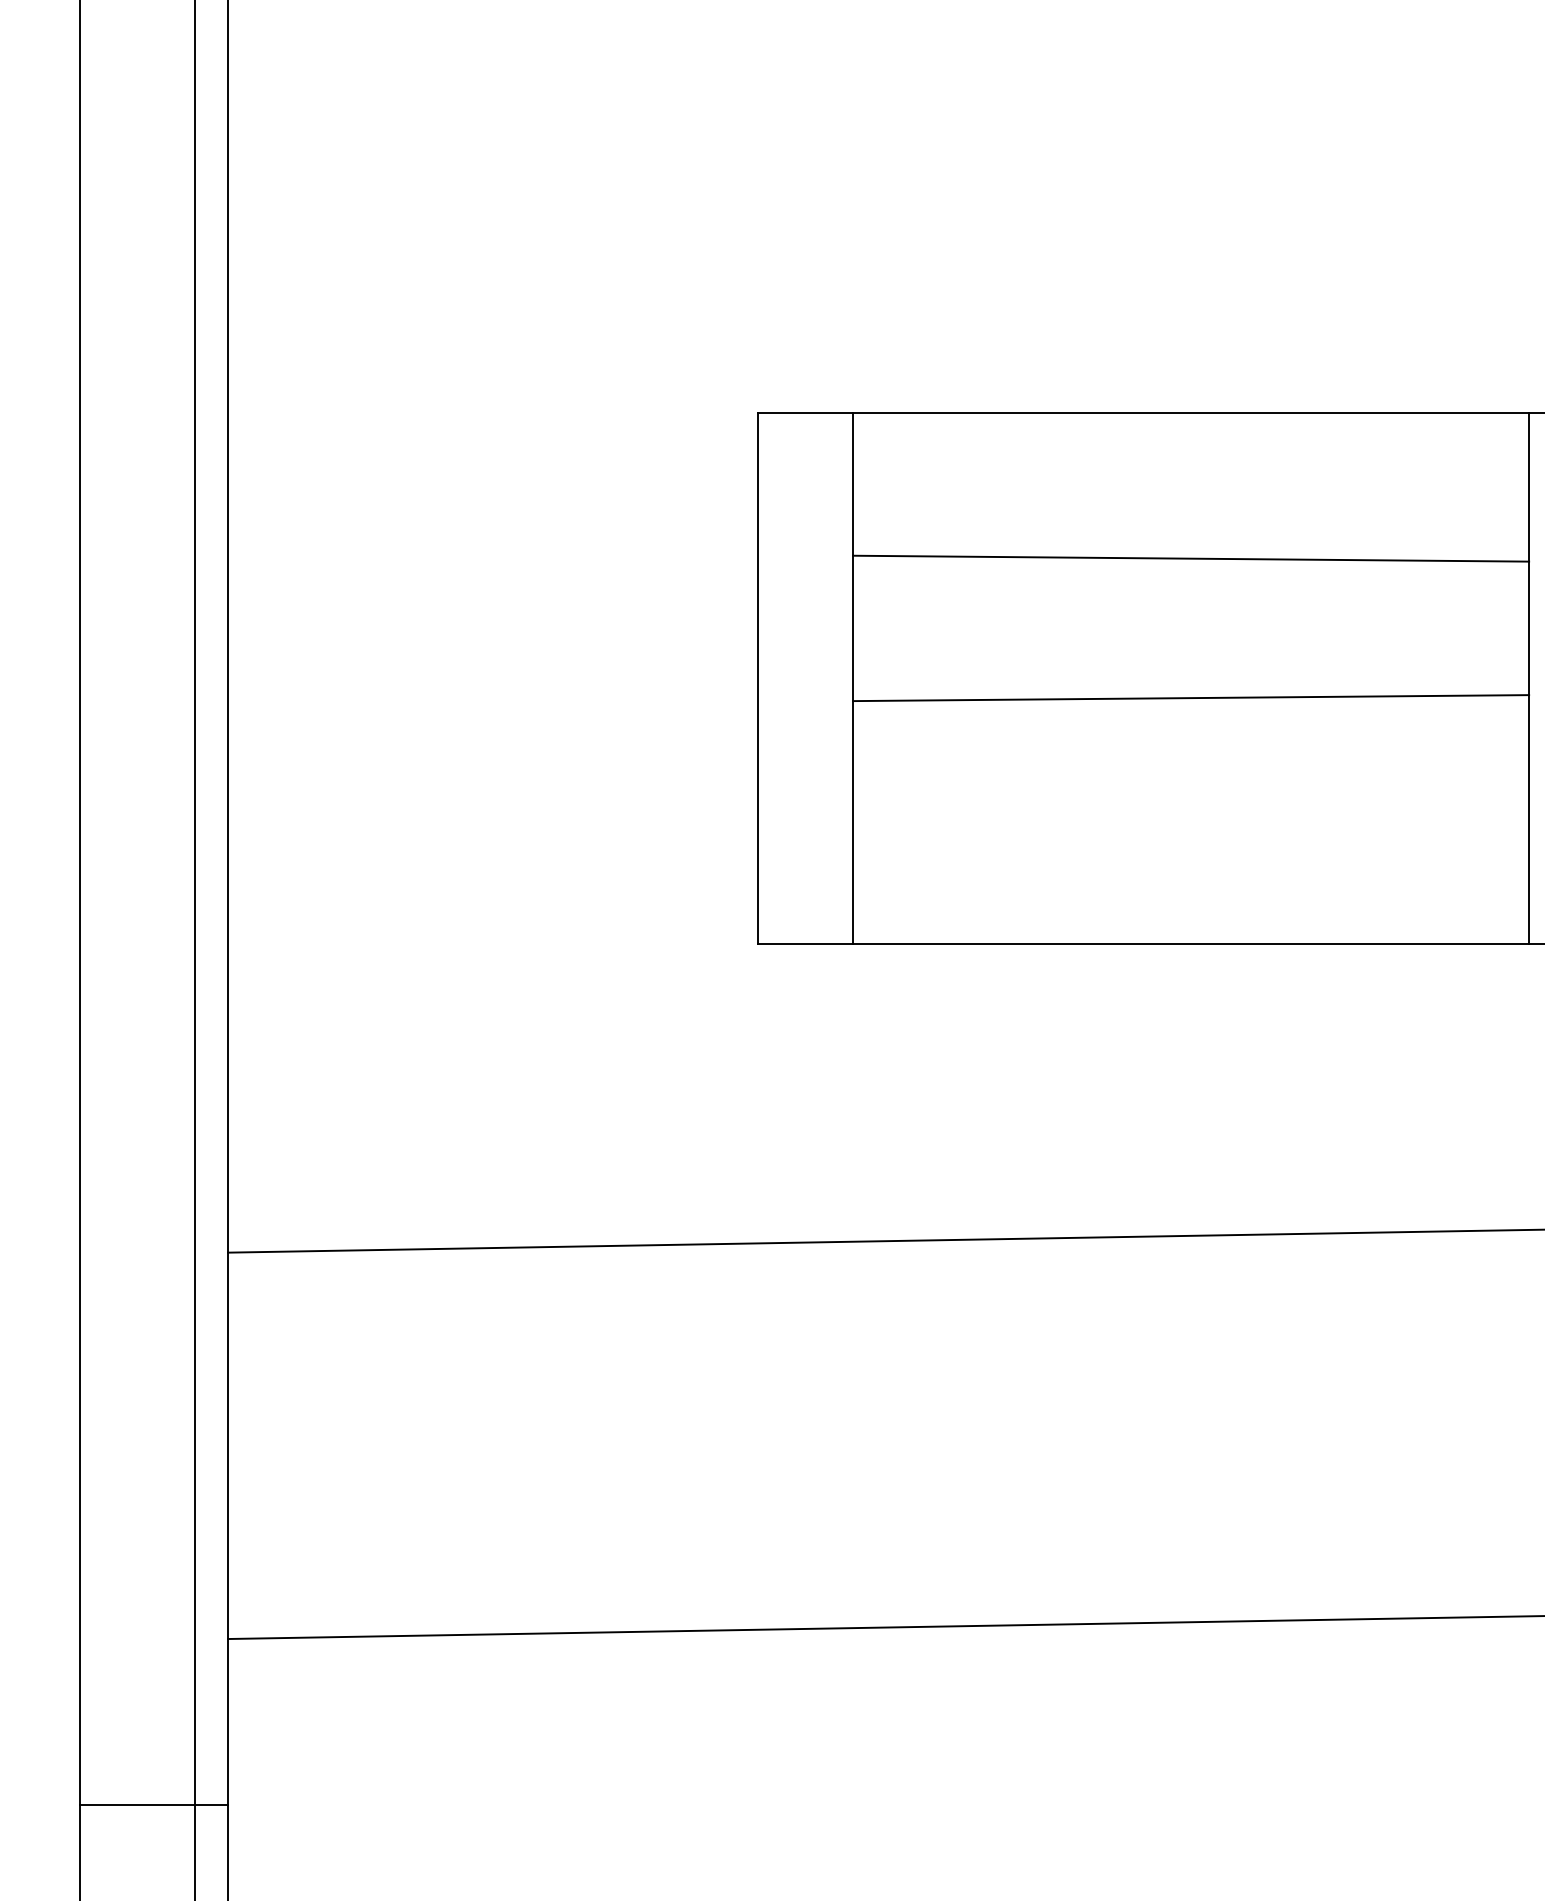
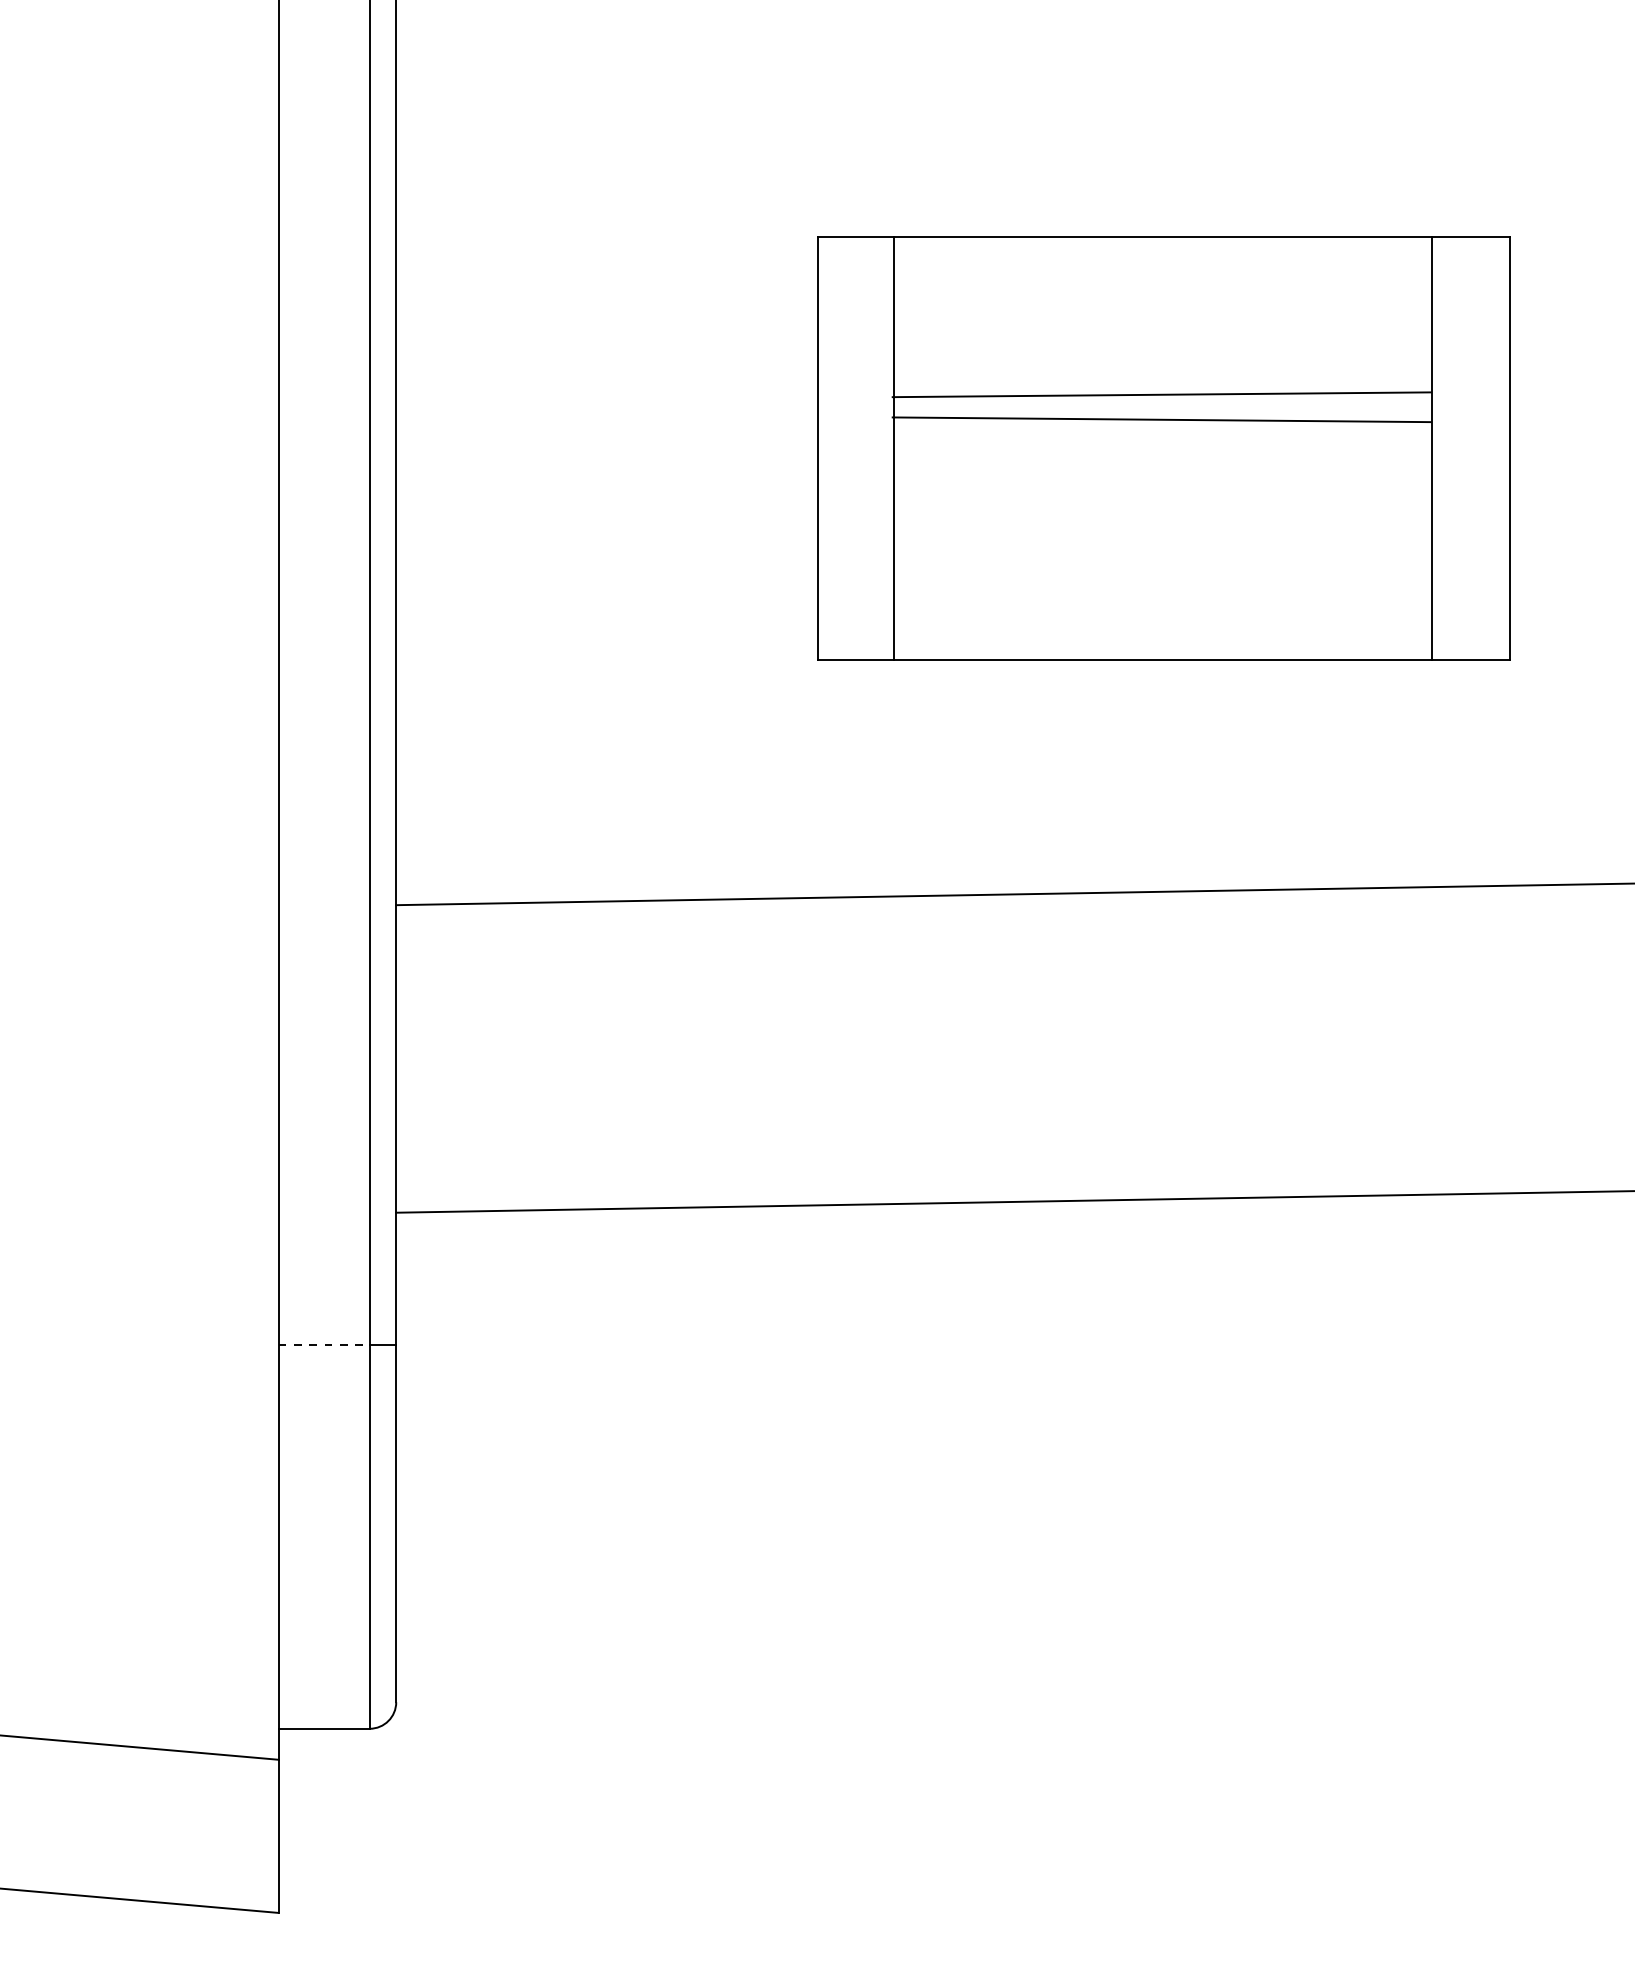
line: (1190, 558) -> (1161, 419), moved
line: (1190, 697) -> (1161, 394), moved
line: (137, 1804) -> (324, 1344), solid -> dashed

